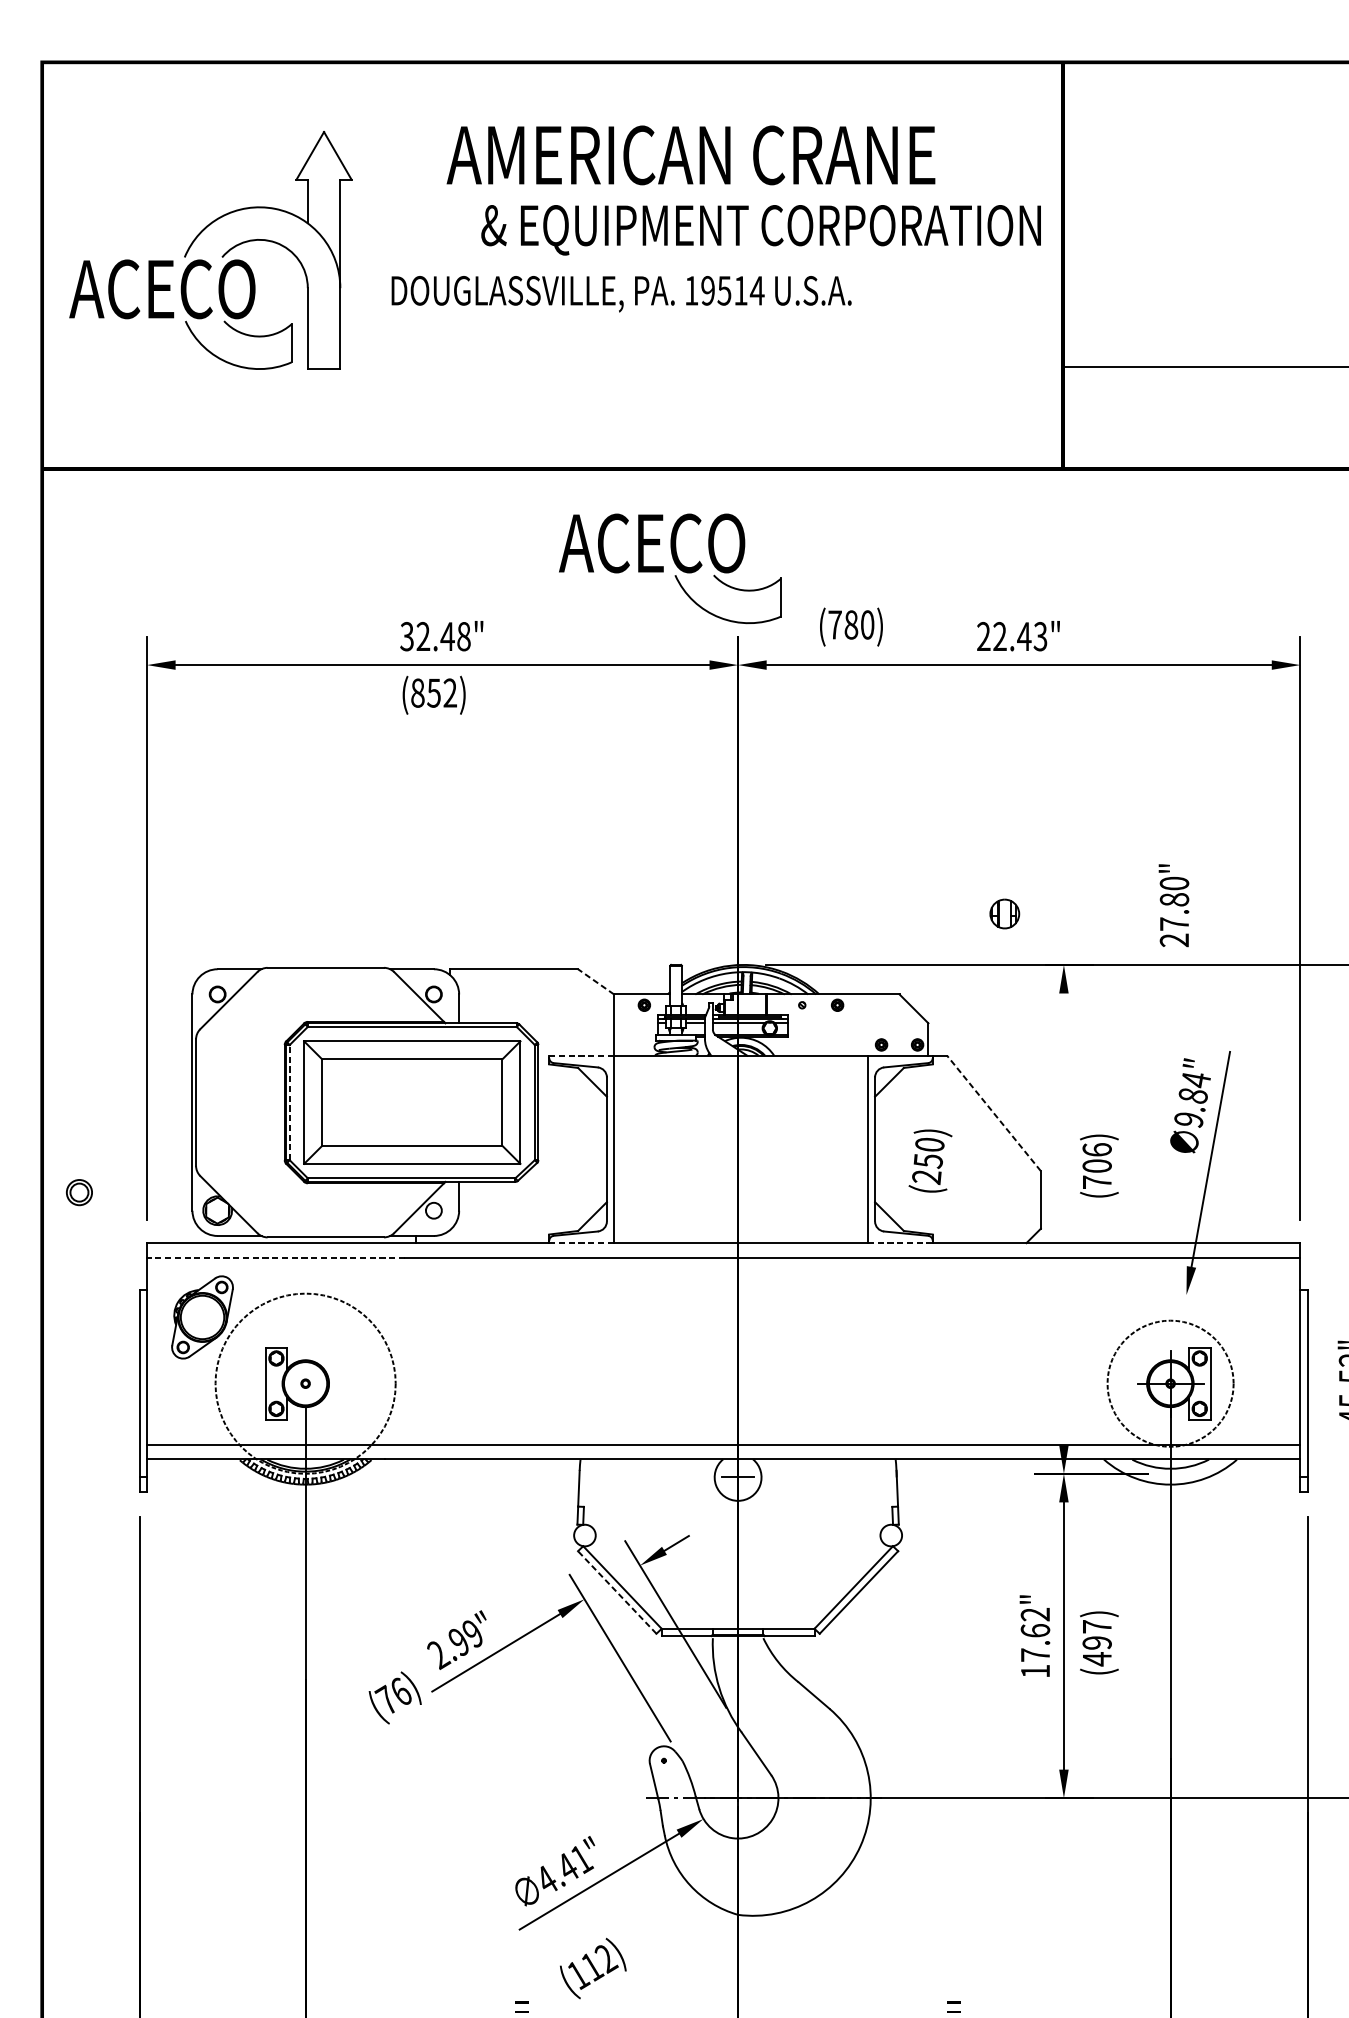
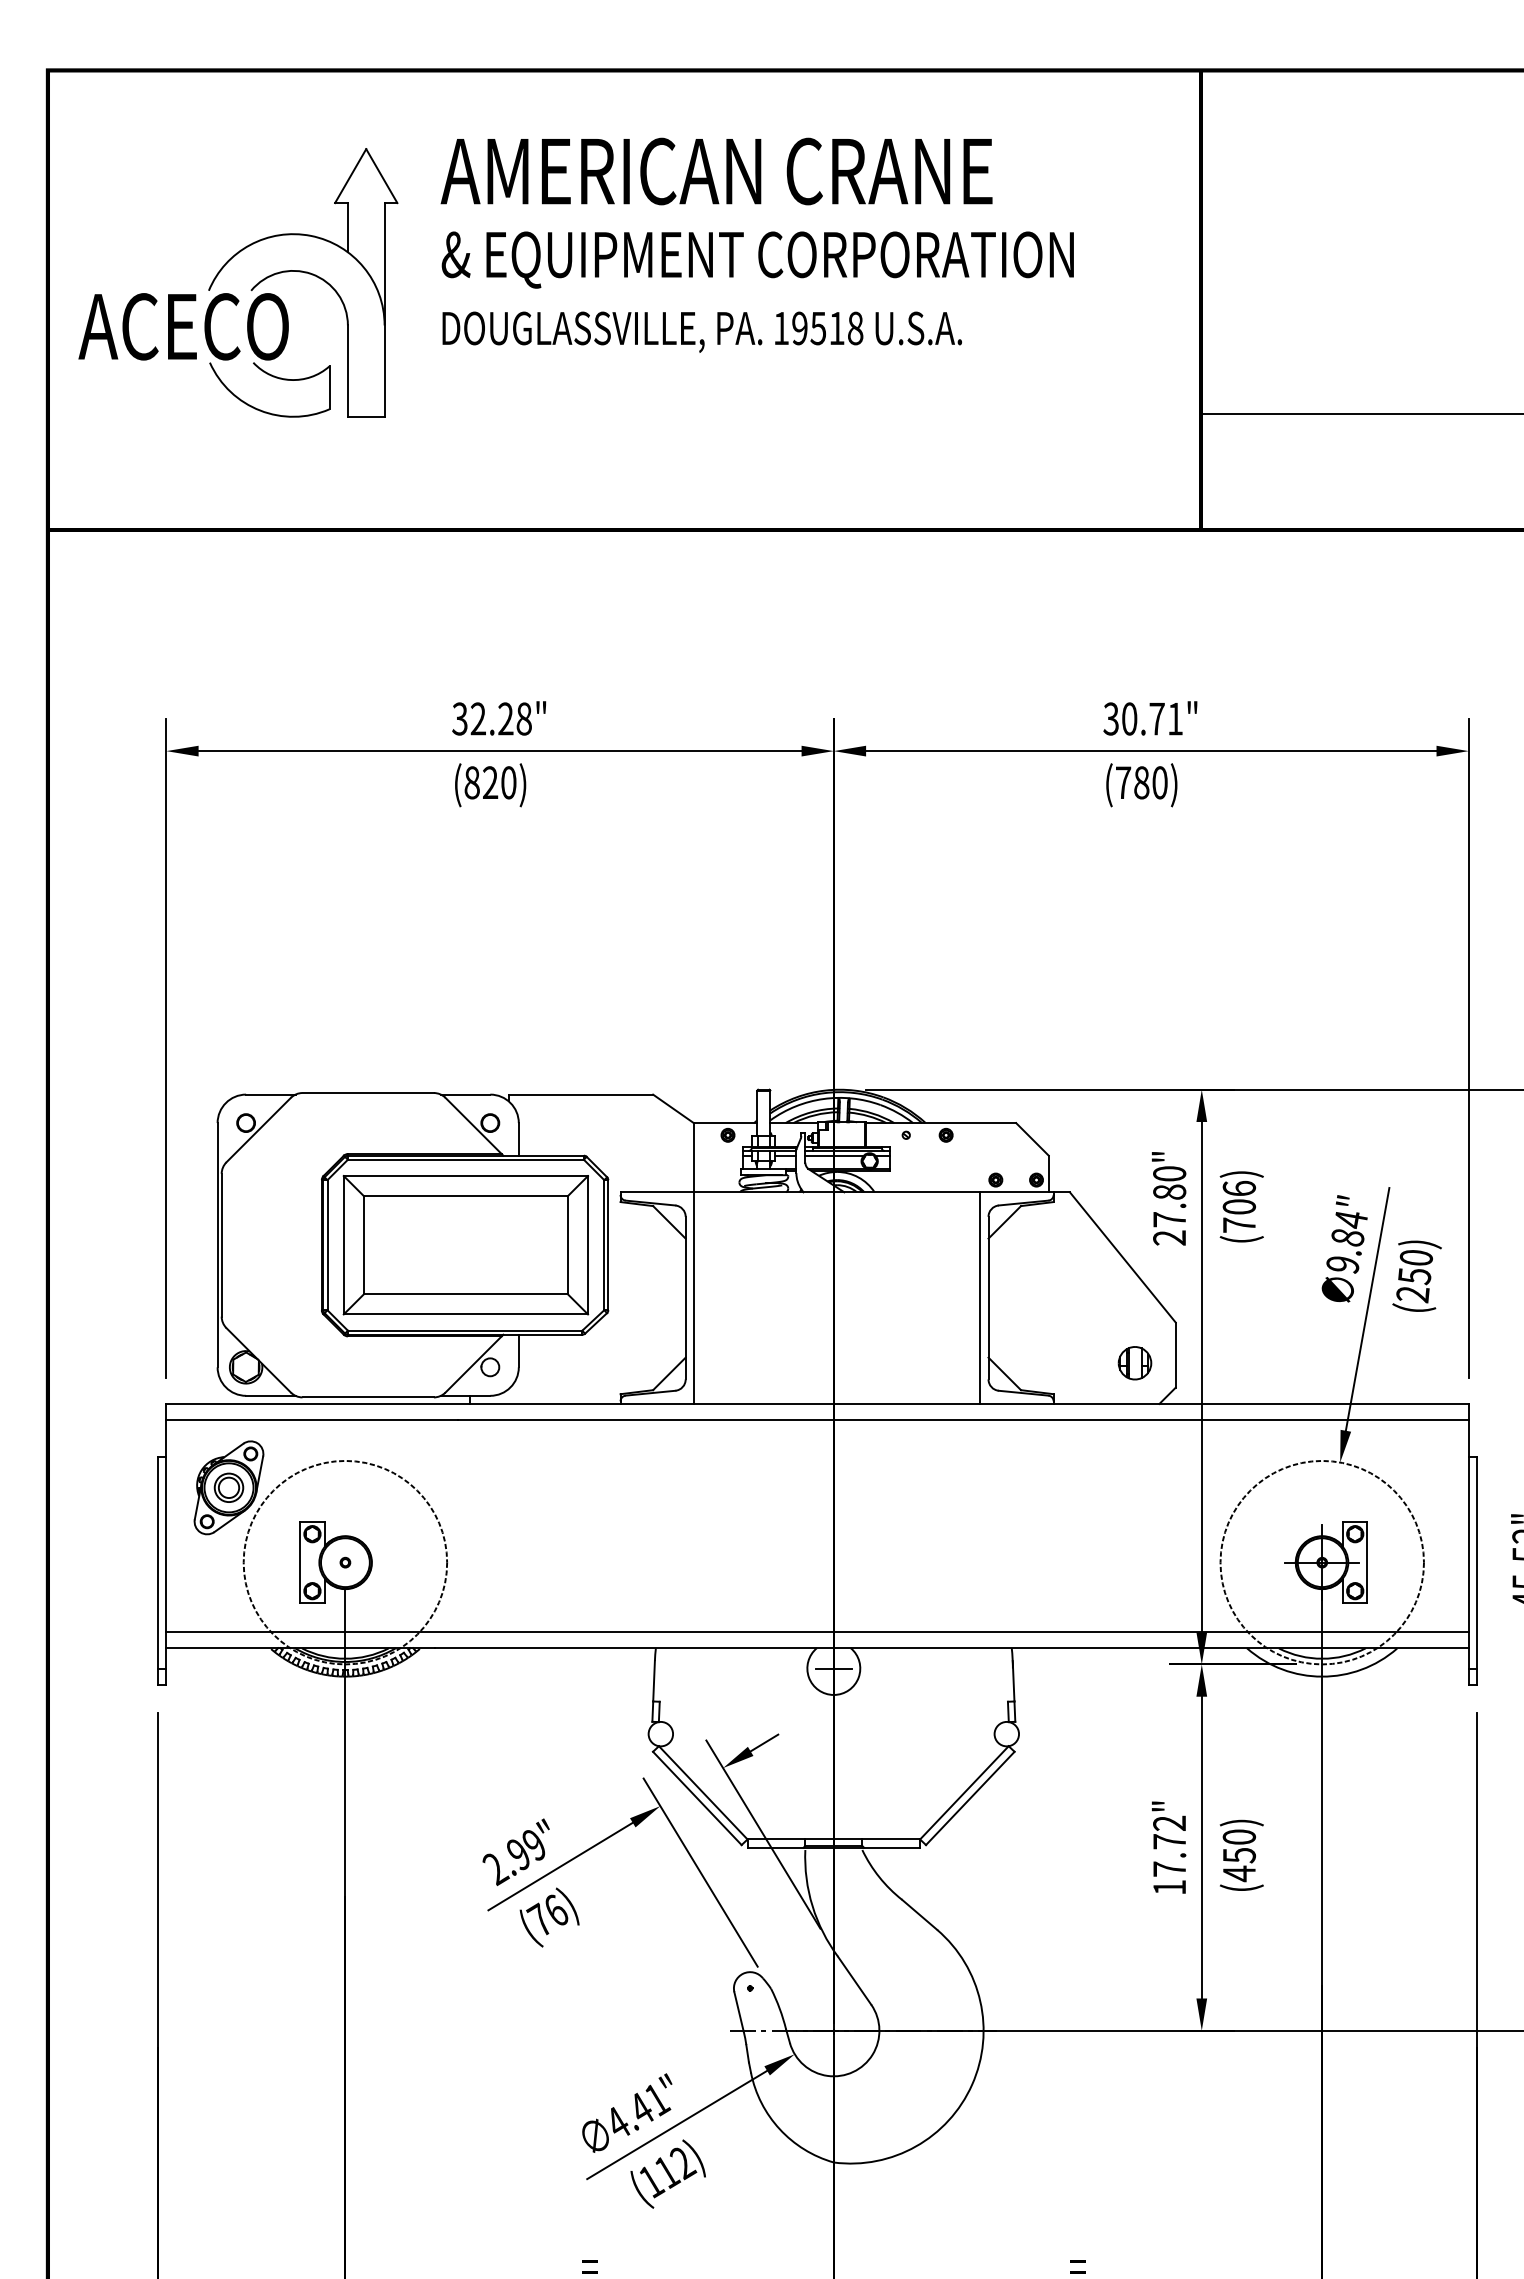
text: (690, 155) -> (716, 171), moved
text: (760, 229) -> (757, 259), moved
text: (757, 290) -> (855, 328), 19514 -> 19518
part: (674, 564) -> (762, 637), removed
text: (851, 627) -> (1141, 785), moved
text: (447, 636) -> (505, 718), 32.48" -> 32.28"
text: (1011, 636) -> (1142, 718), 22.43" -> 30.71"
text: (442, 692) -> (499, 782), (852) -> (820)
text: (1174, 905) -> (1169, 1198), moved
part: (1004, 914) -> (1134, 1363), moved
line: (596, 981) -> (673, 1108), dashed -> solid
line: (581, 1055) -> (657, 1192), dashed -> solid
line: (289, 1101) -> (327, 1244), dashed -> solid
line: (993, 1113) -> (1122, 1257), dashed -> solid
text: (929, 1160) -> (1416, 1275), moved
text: (1099, 1165) -> (1241, 1206), moved
part: (79, 1192) -> (228, 1487), moved
line: (1063, 1218) -> (1201, 1376), added
line: (581, 1242) -> (657, 1403), dashed -> solid
line: (899, 1242) -> (1016, 1403), dashed -> solid
line: (275, 1257) -> (311, 1420), dashed -> solid
circle: (1169, 1383) -> (1321, 1562), size x1.43
line: (617, 1592) -> (697, 1798), dashed -> solid
text: (1035, 1630) -> (1169, 1841), 17.62" -> 17.72"
text: (1097, 1635) -> (1239, 1846), (497) -> (450)
text: (395, 1697) -> (549, 1917), moved
text: (592, 1967) -> (667, 2173), moved

